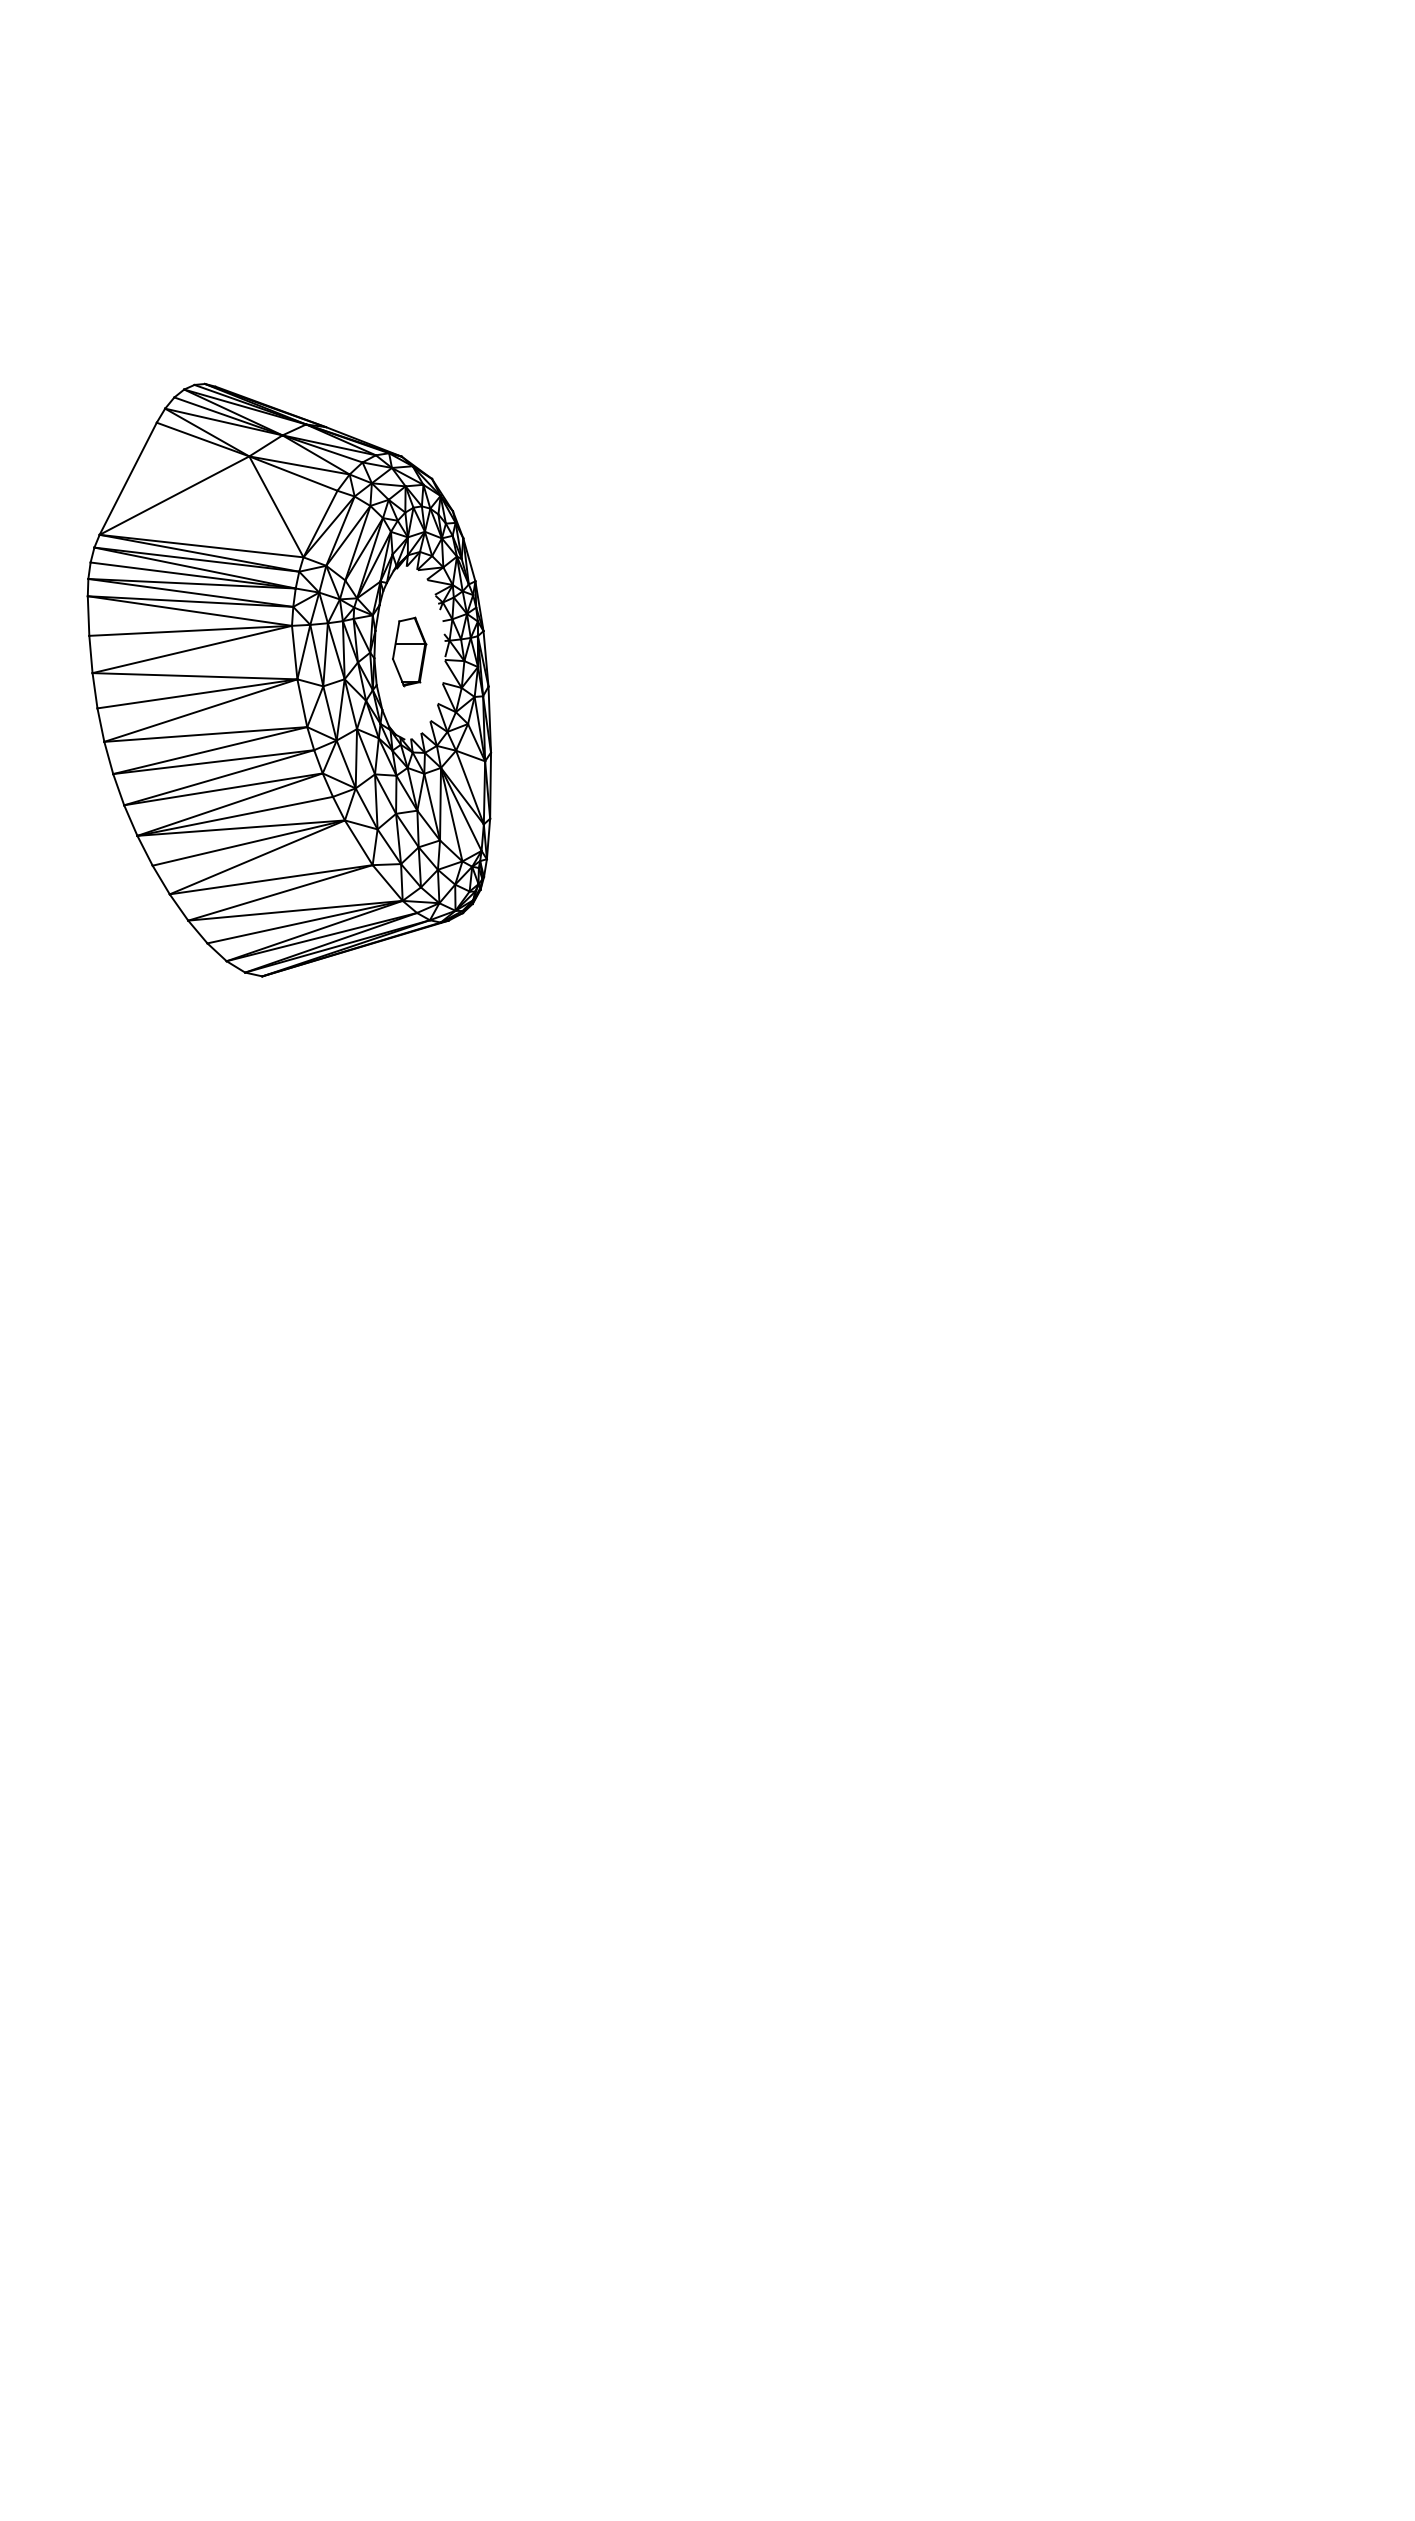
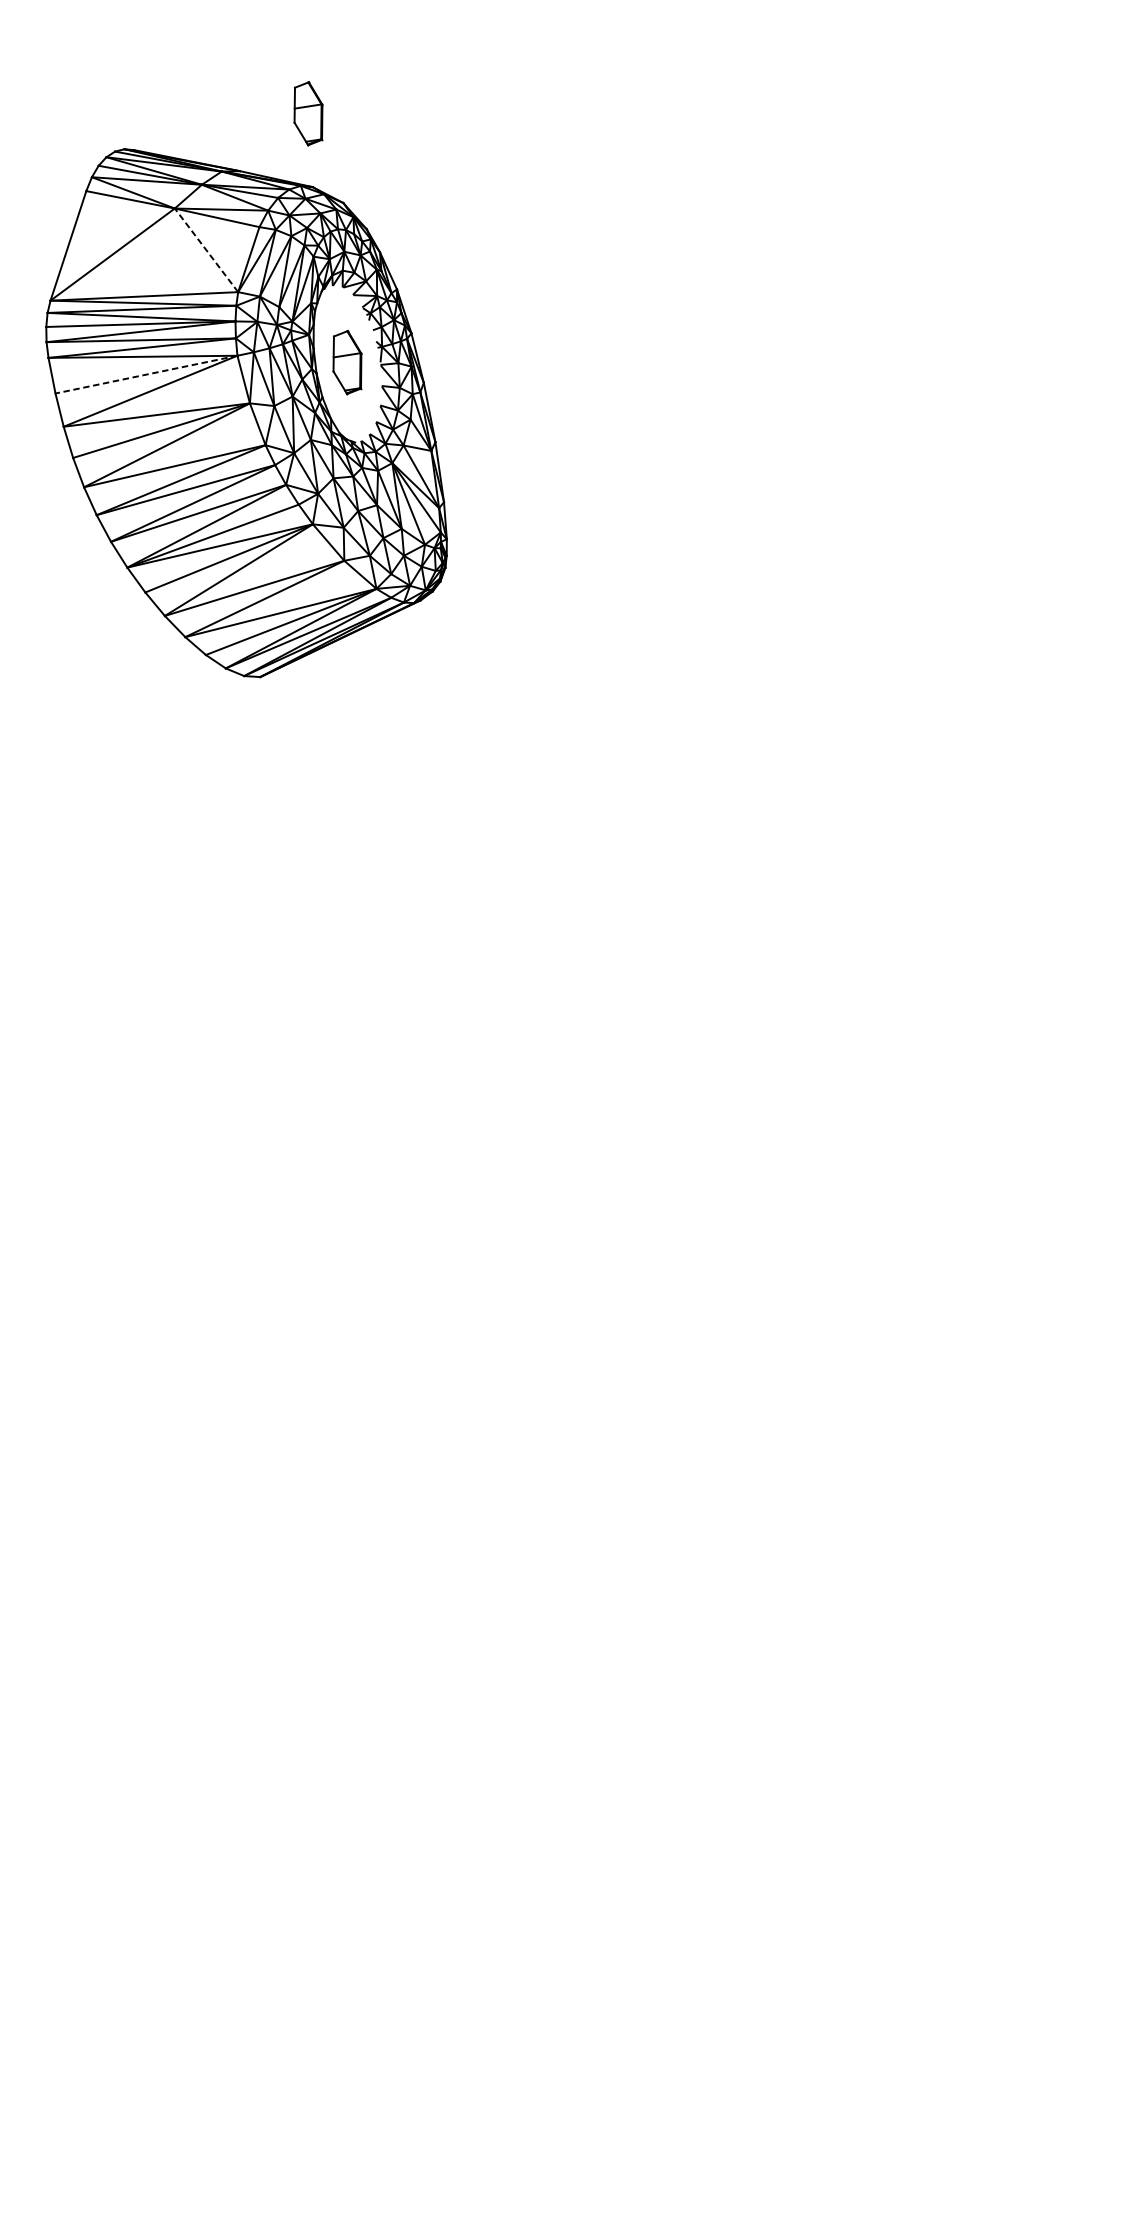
part: (409, 376) -> (308, 113), added
line: (276, 506) -> (206, 249), solid -> dashed
line: (190, 630) -> (146, 374), solid -> dashed

